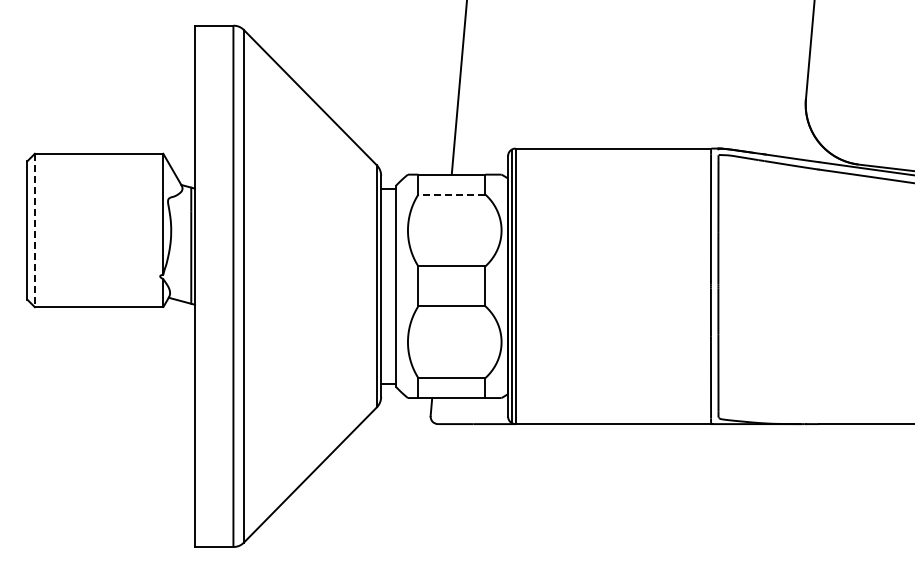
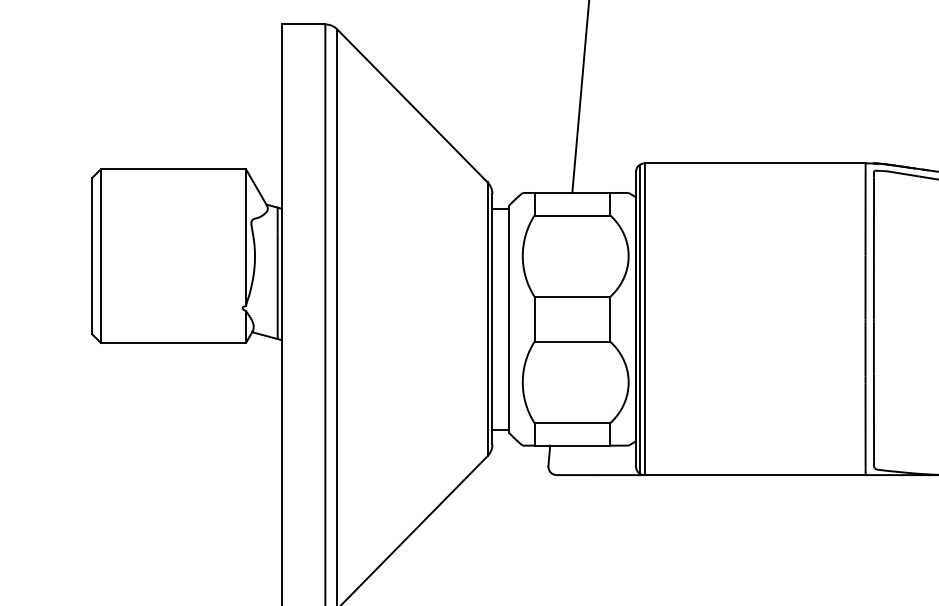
line: (451, 194) -> (572, 215), dashed -> solid
line: (34, 230) -> (100, 256), dashed -> solid

